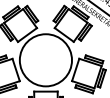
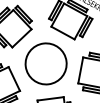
circle: (45, 60) -> (45, 64), size x0.7

